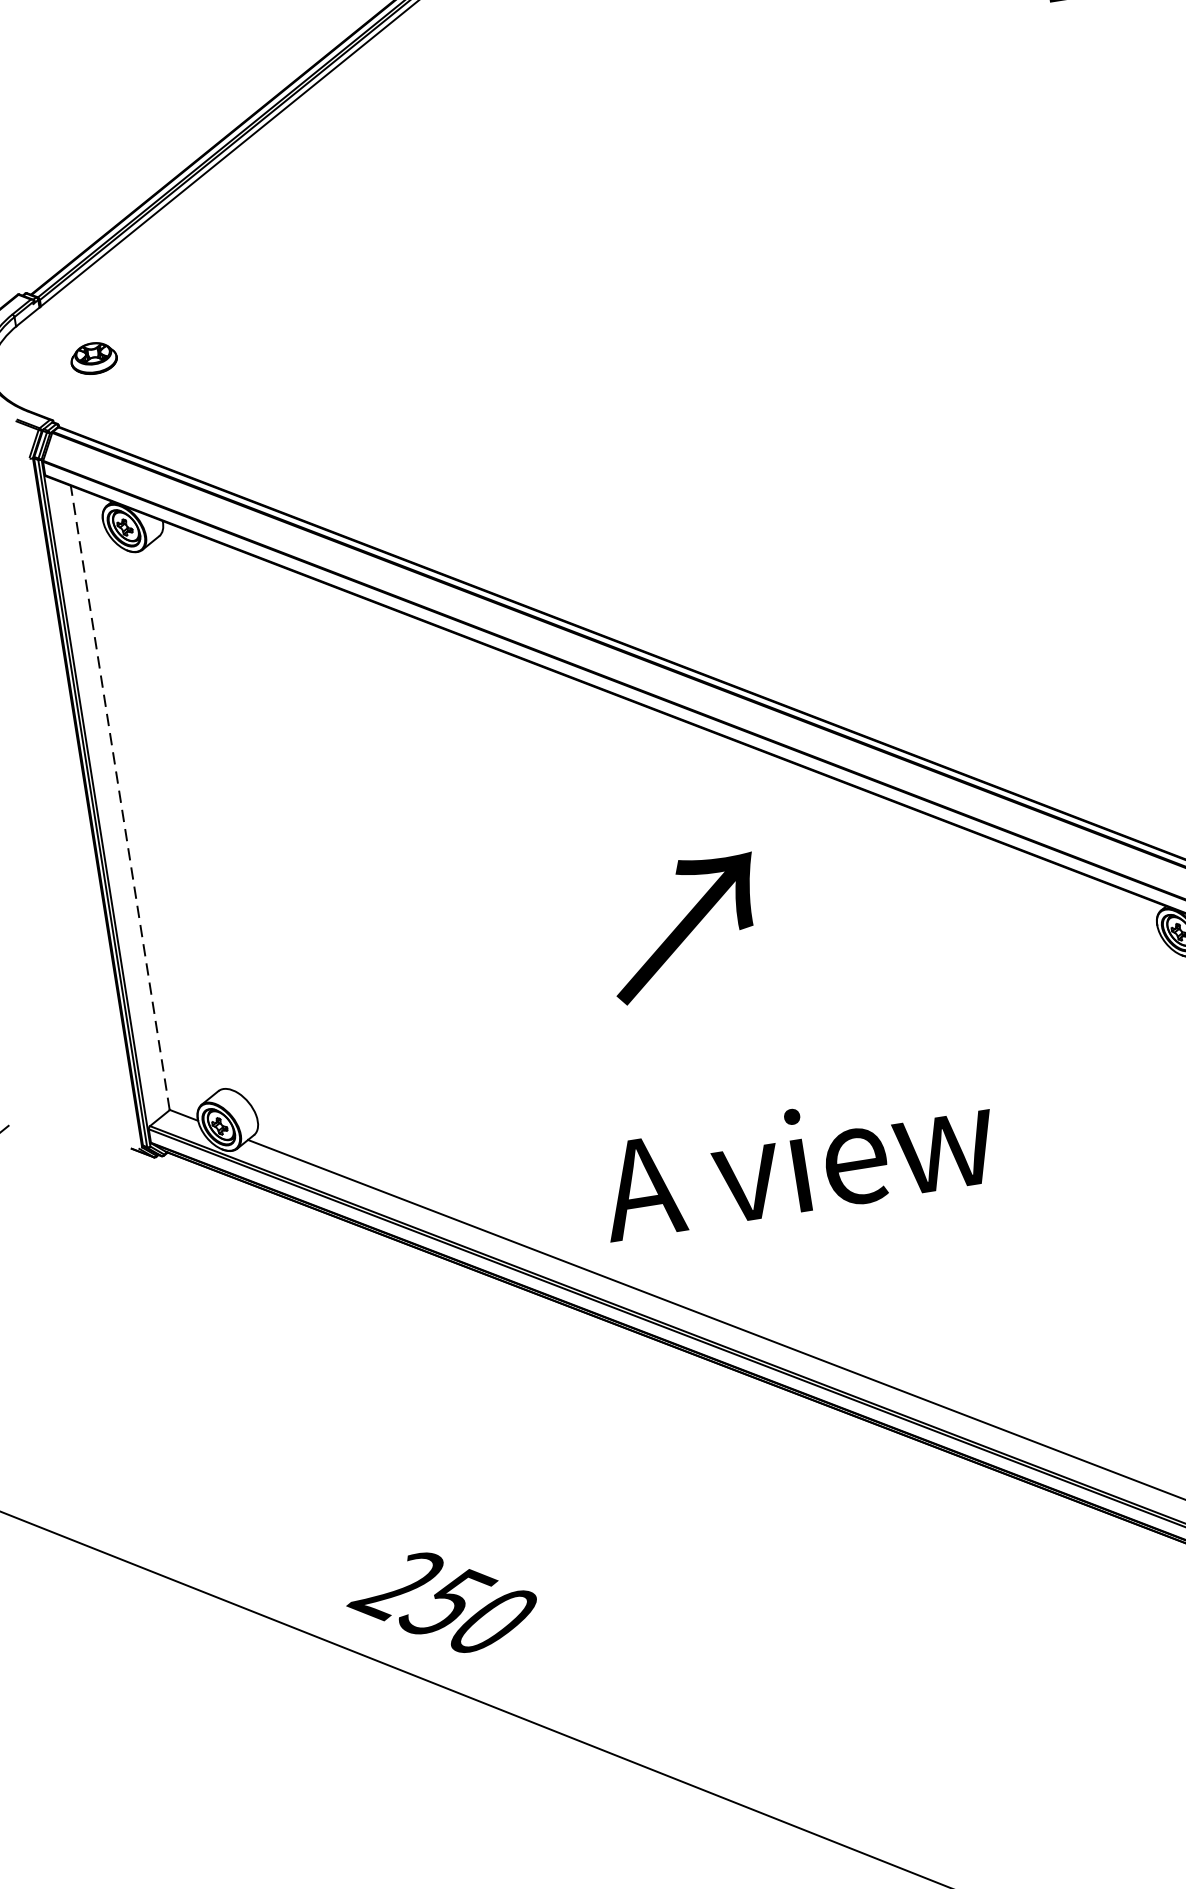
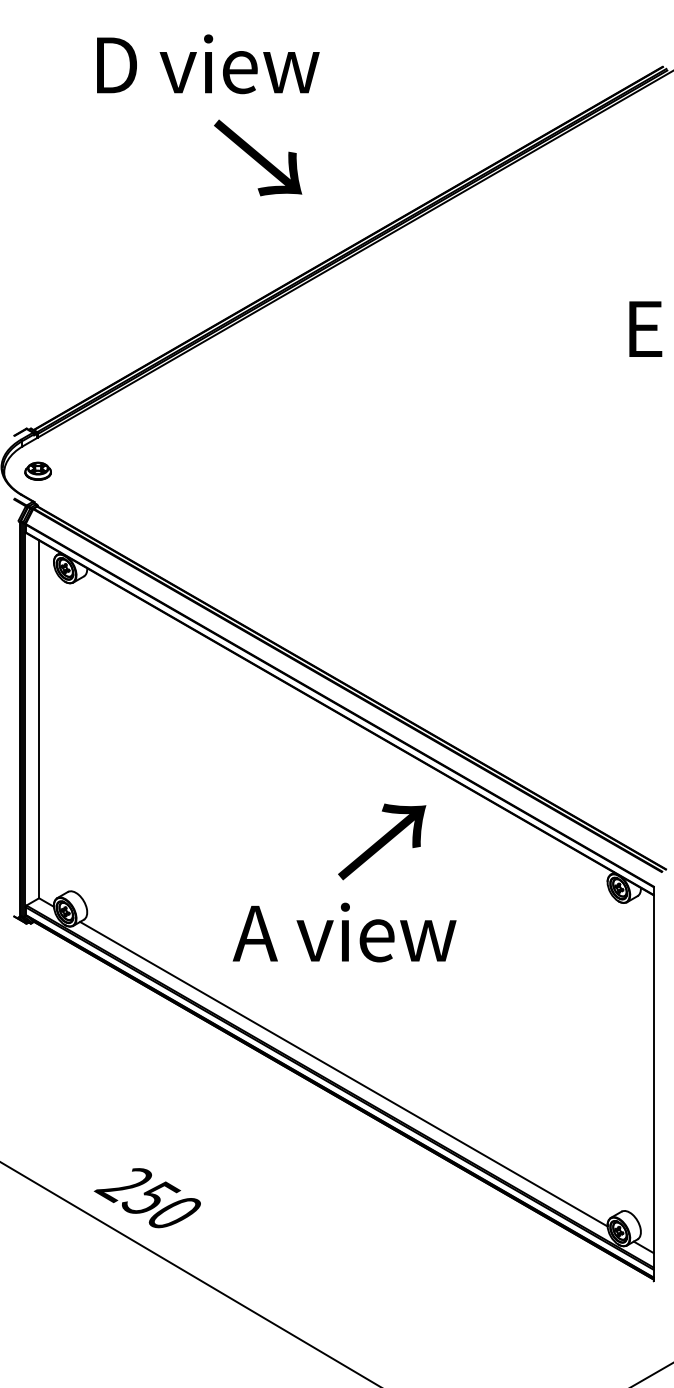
part: (92, 357) -> (37, 470), moved
line: (119, 798) -> (38, 719), dashed -> solid
text: (685, 926) -> (382, 841), moved
text: (797, 1161) -> (344, 932), moved

